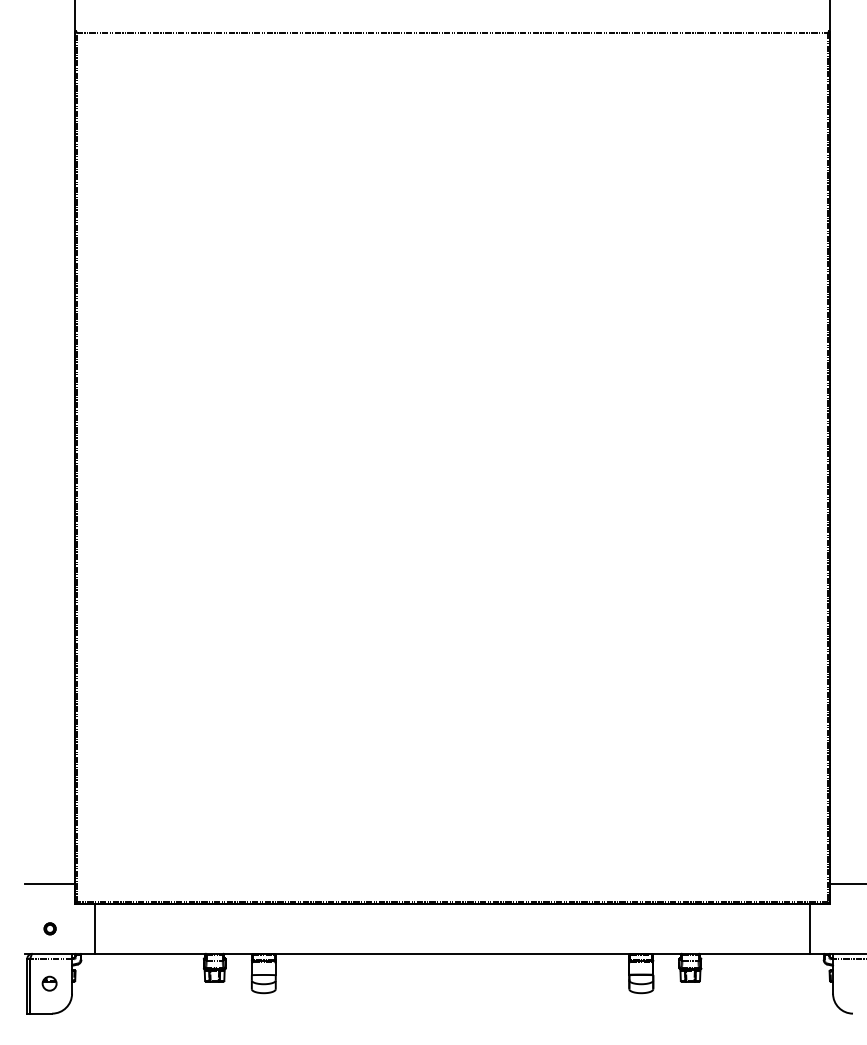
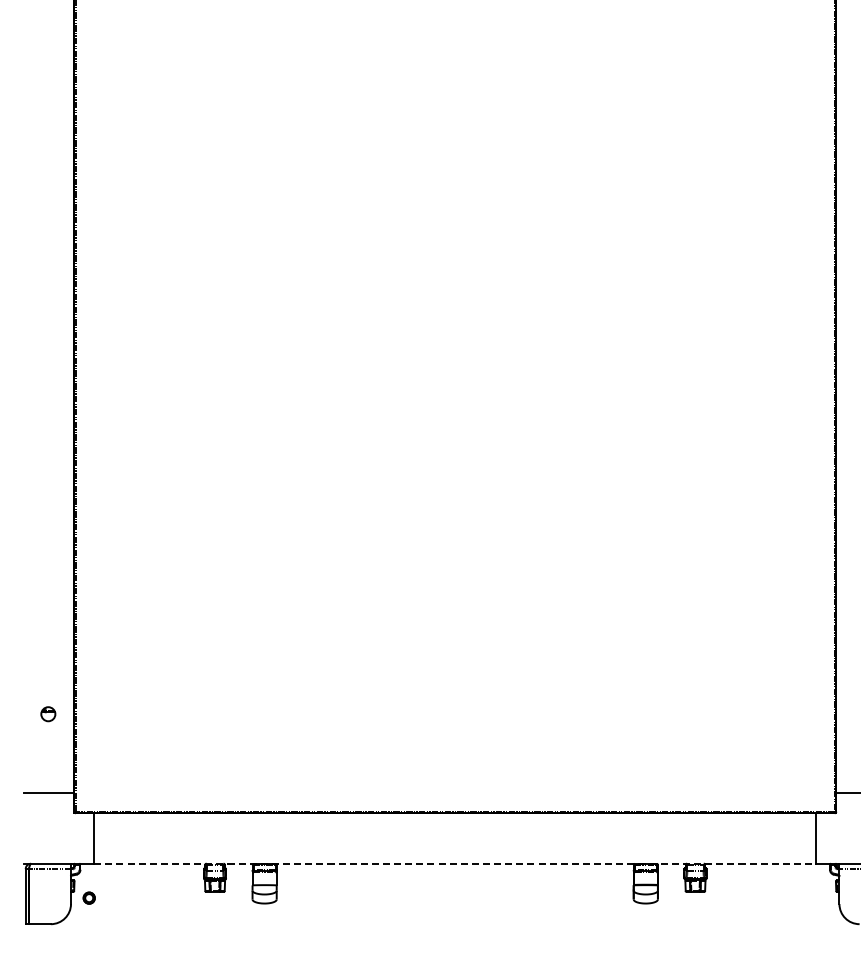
part: (49, 928) -> (88, 897), moved
line: (452, 953) -> (455, 863), solid -> dashed
part: (49, 983) -> (48, 714), moved

